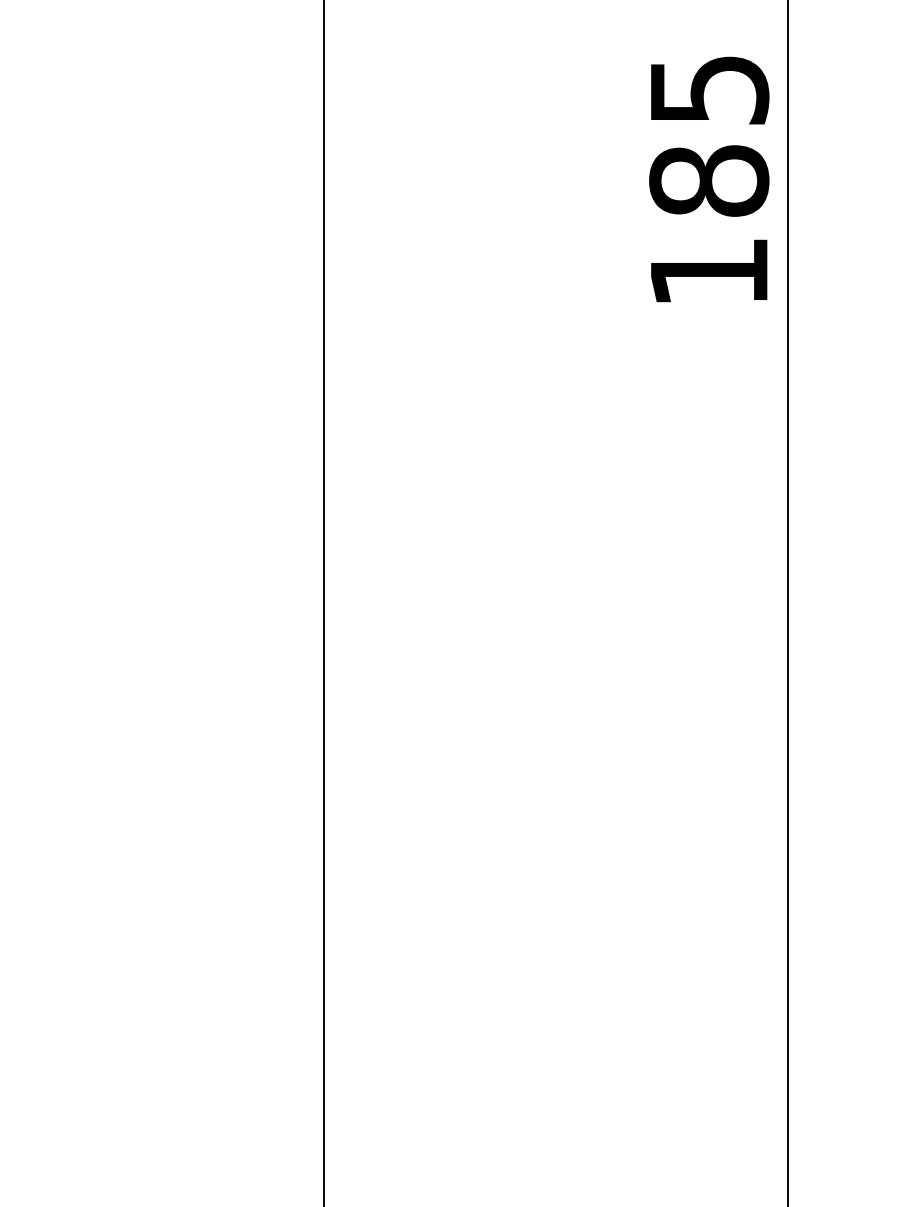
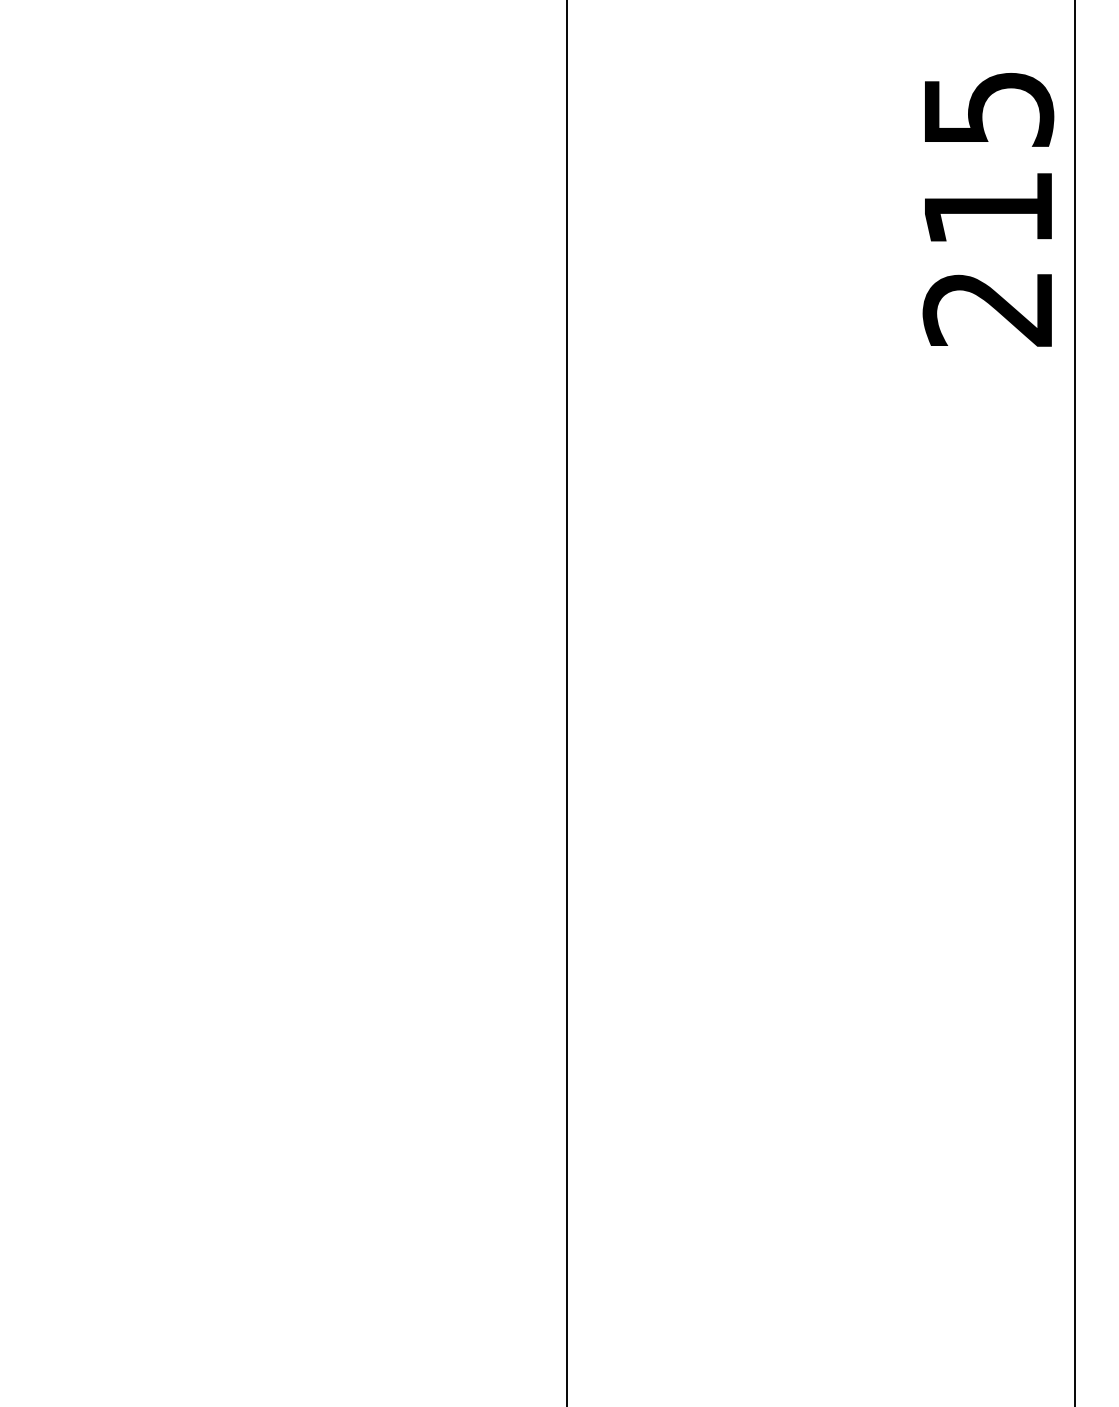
text: (709, 225) -> (988, 257), 185 -> 215

